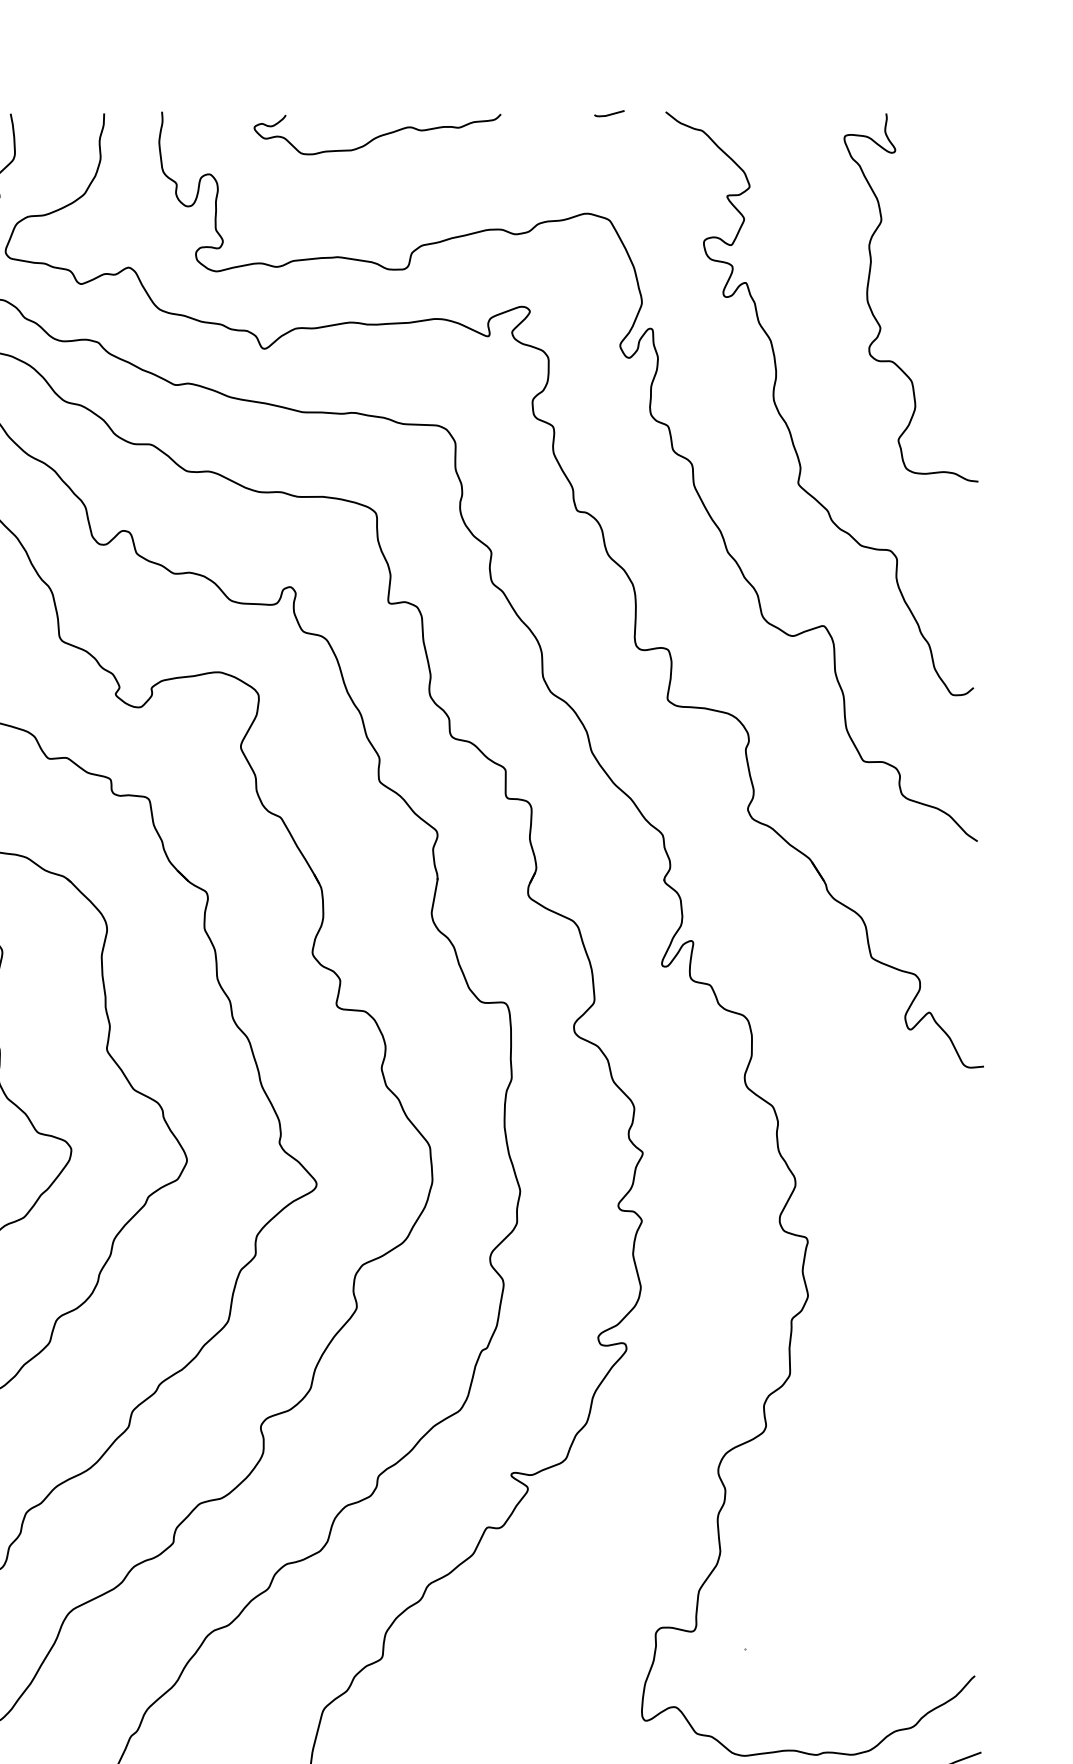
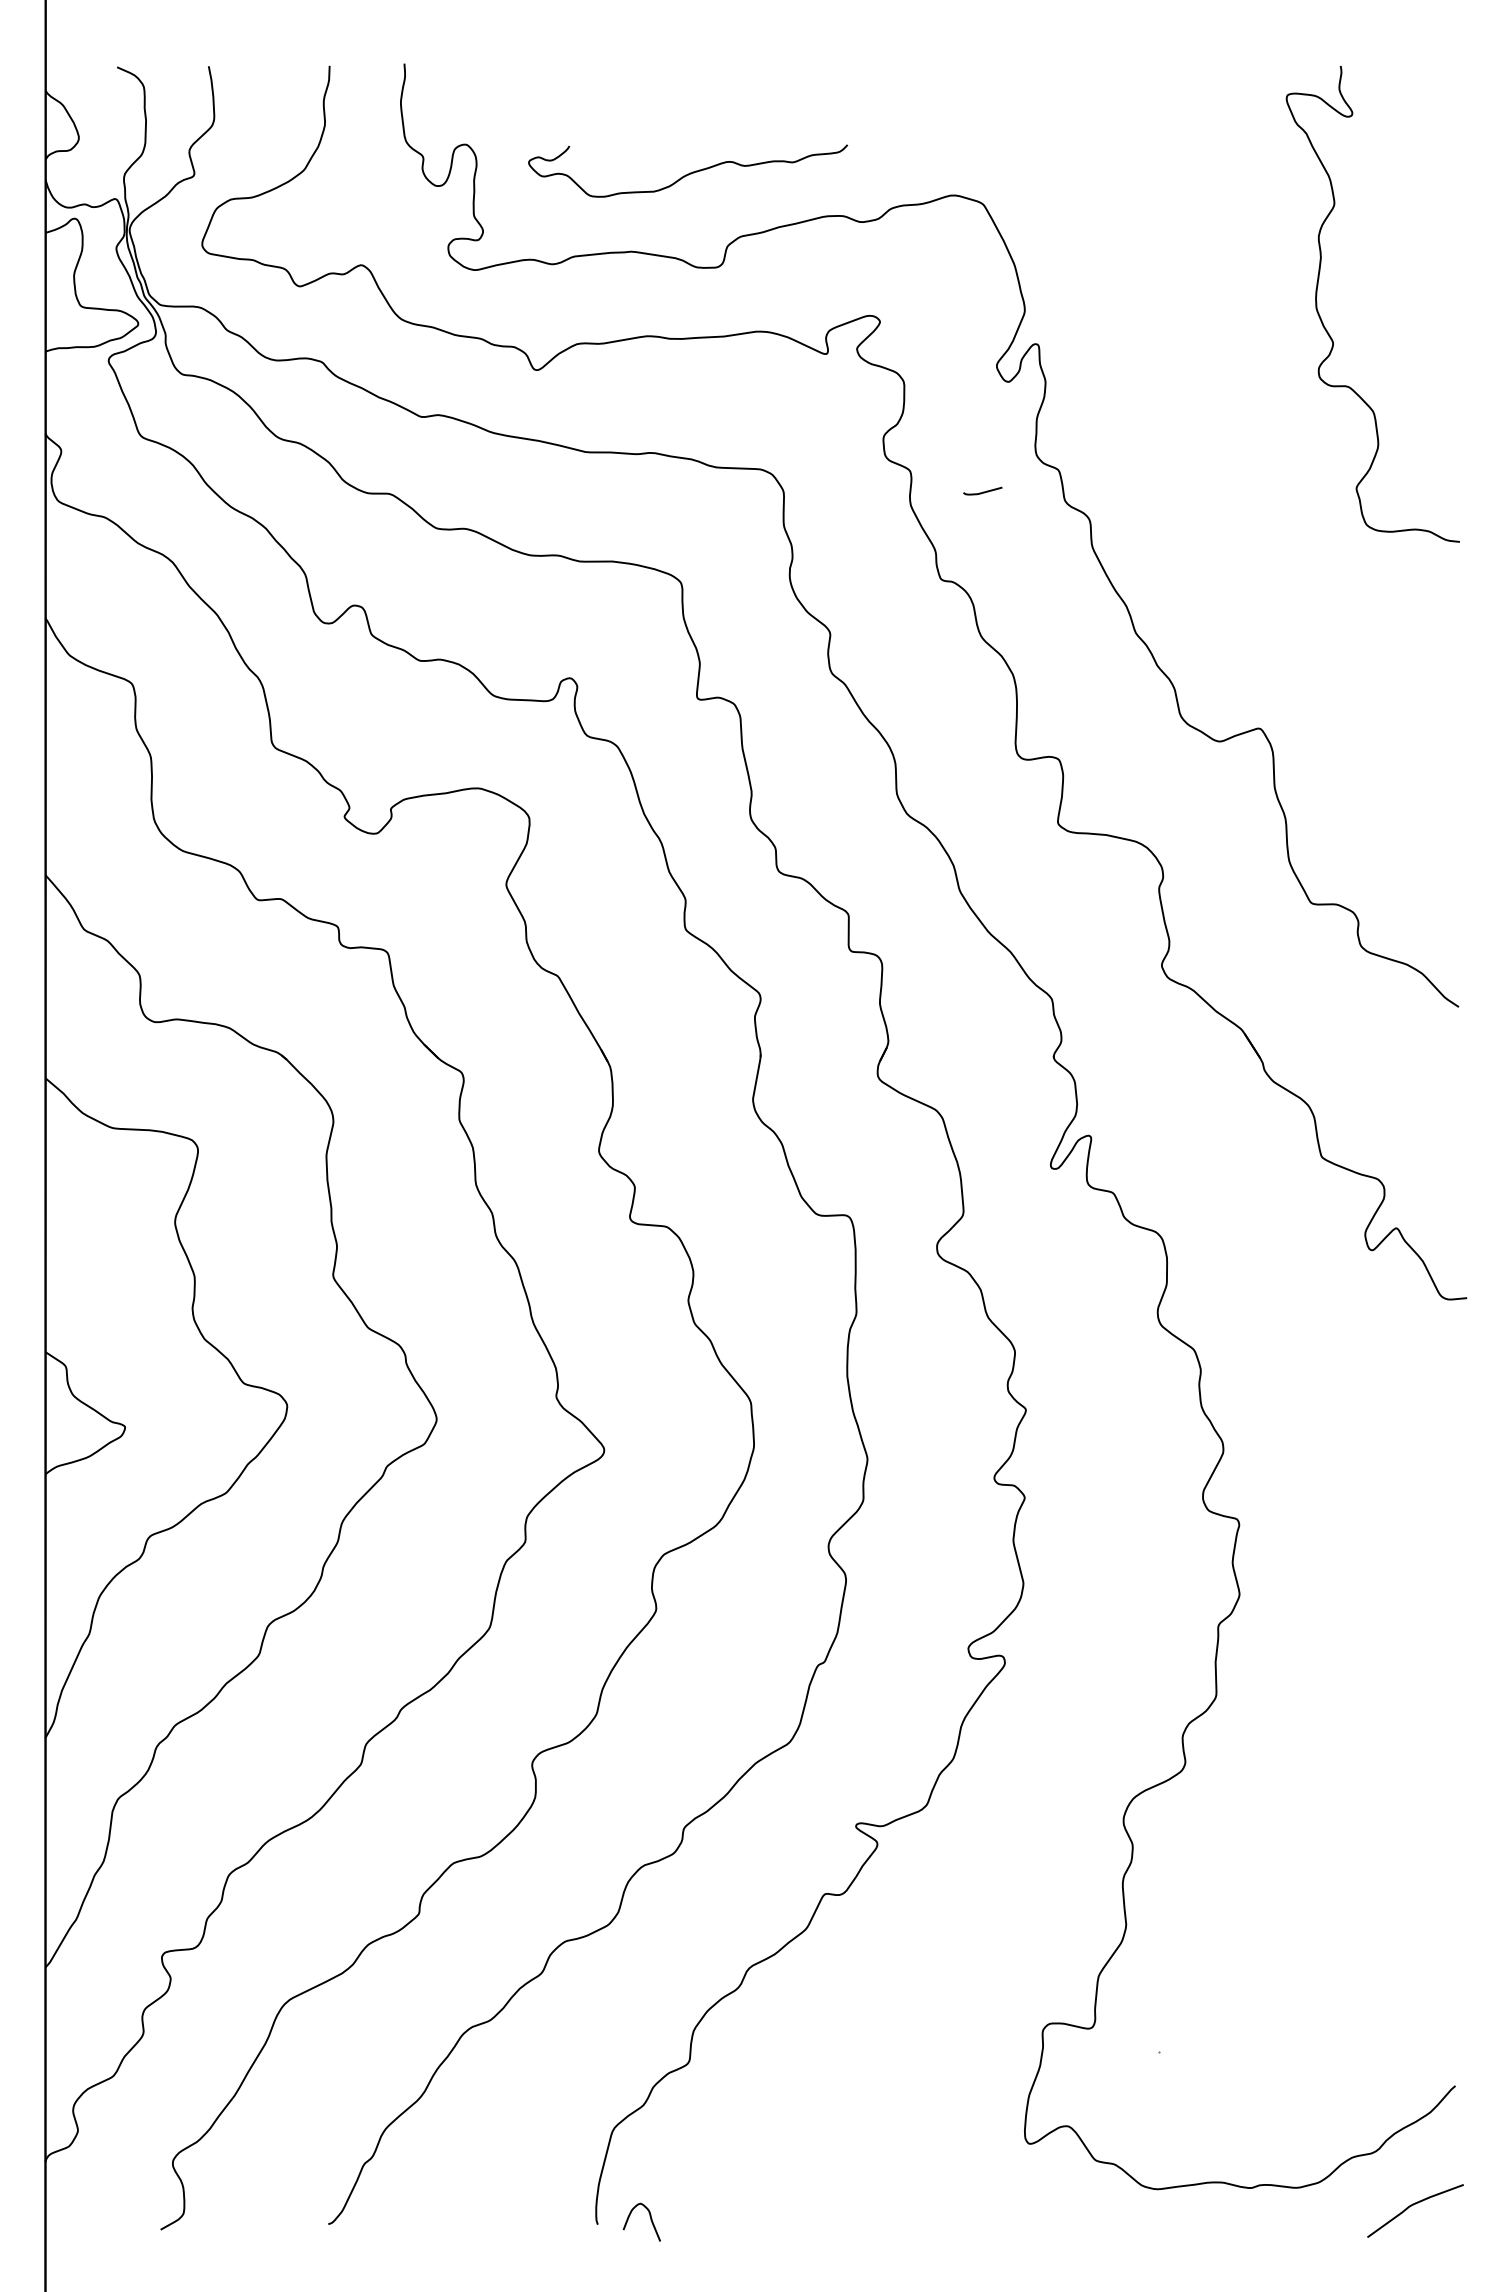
curve: (609, 113) -> (983, 491), moved
curve: (379, 135) -> (690, 172), moved
curve: (785, 421) -> (1210, 463), removed

